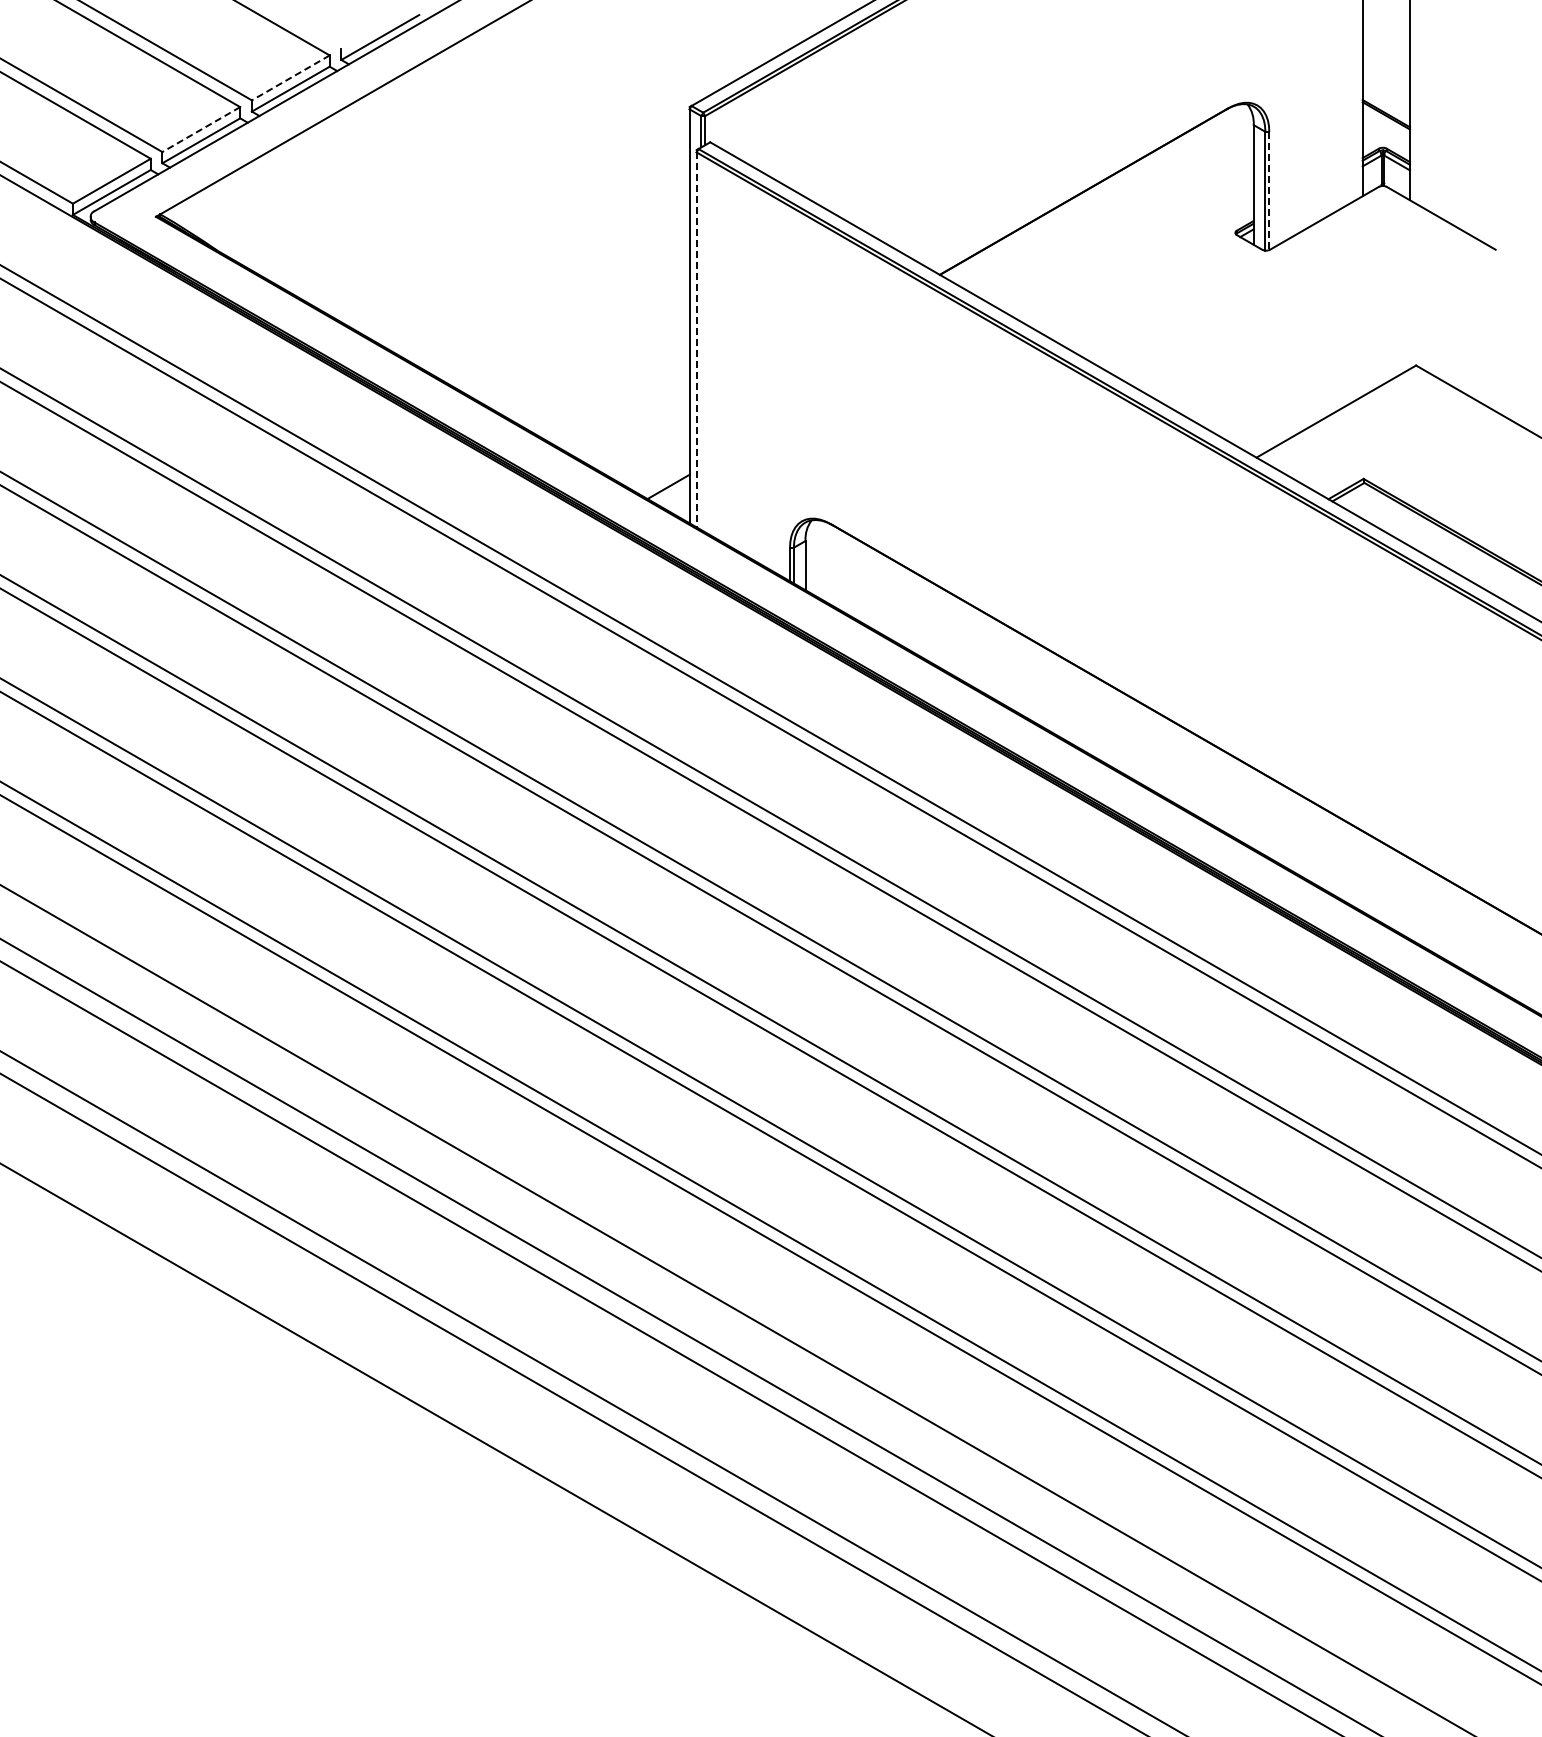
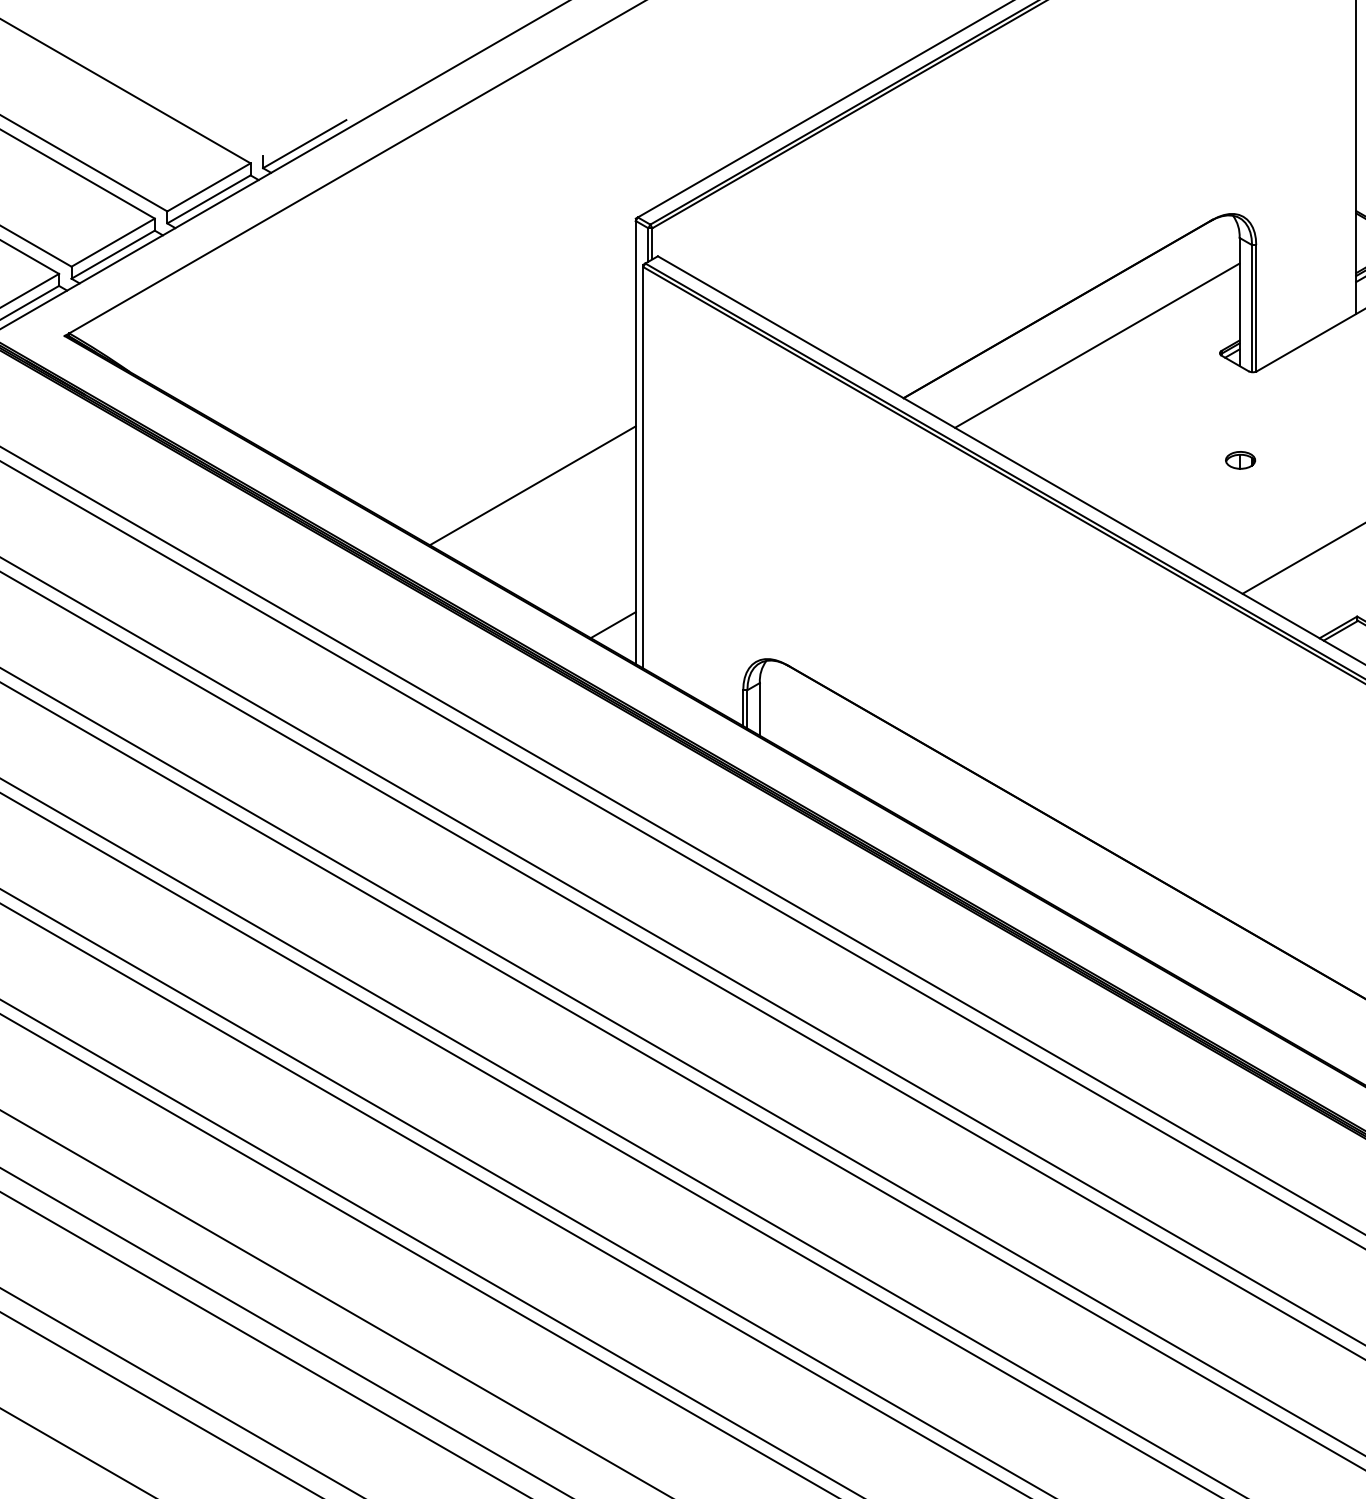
line: (290, 77) -> (208, 186), dashed -> solid
line: (201, 129) -> (113, 242), dashed -> solid
line: (1269, 191) -> (1256, 308), dashed -> solid
line: (1120, 225) -> (1096, 345), added
part: (1254, 332) -> (1240, 459), added
line: (696, 340) -> (643, 468), dashed -> solid
line: (593, 356) -> (532, 485), added

